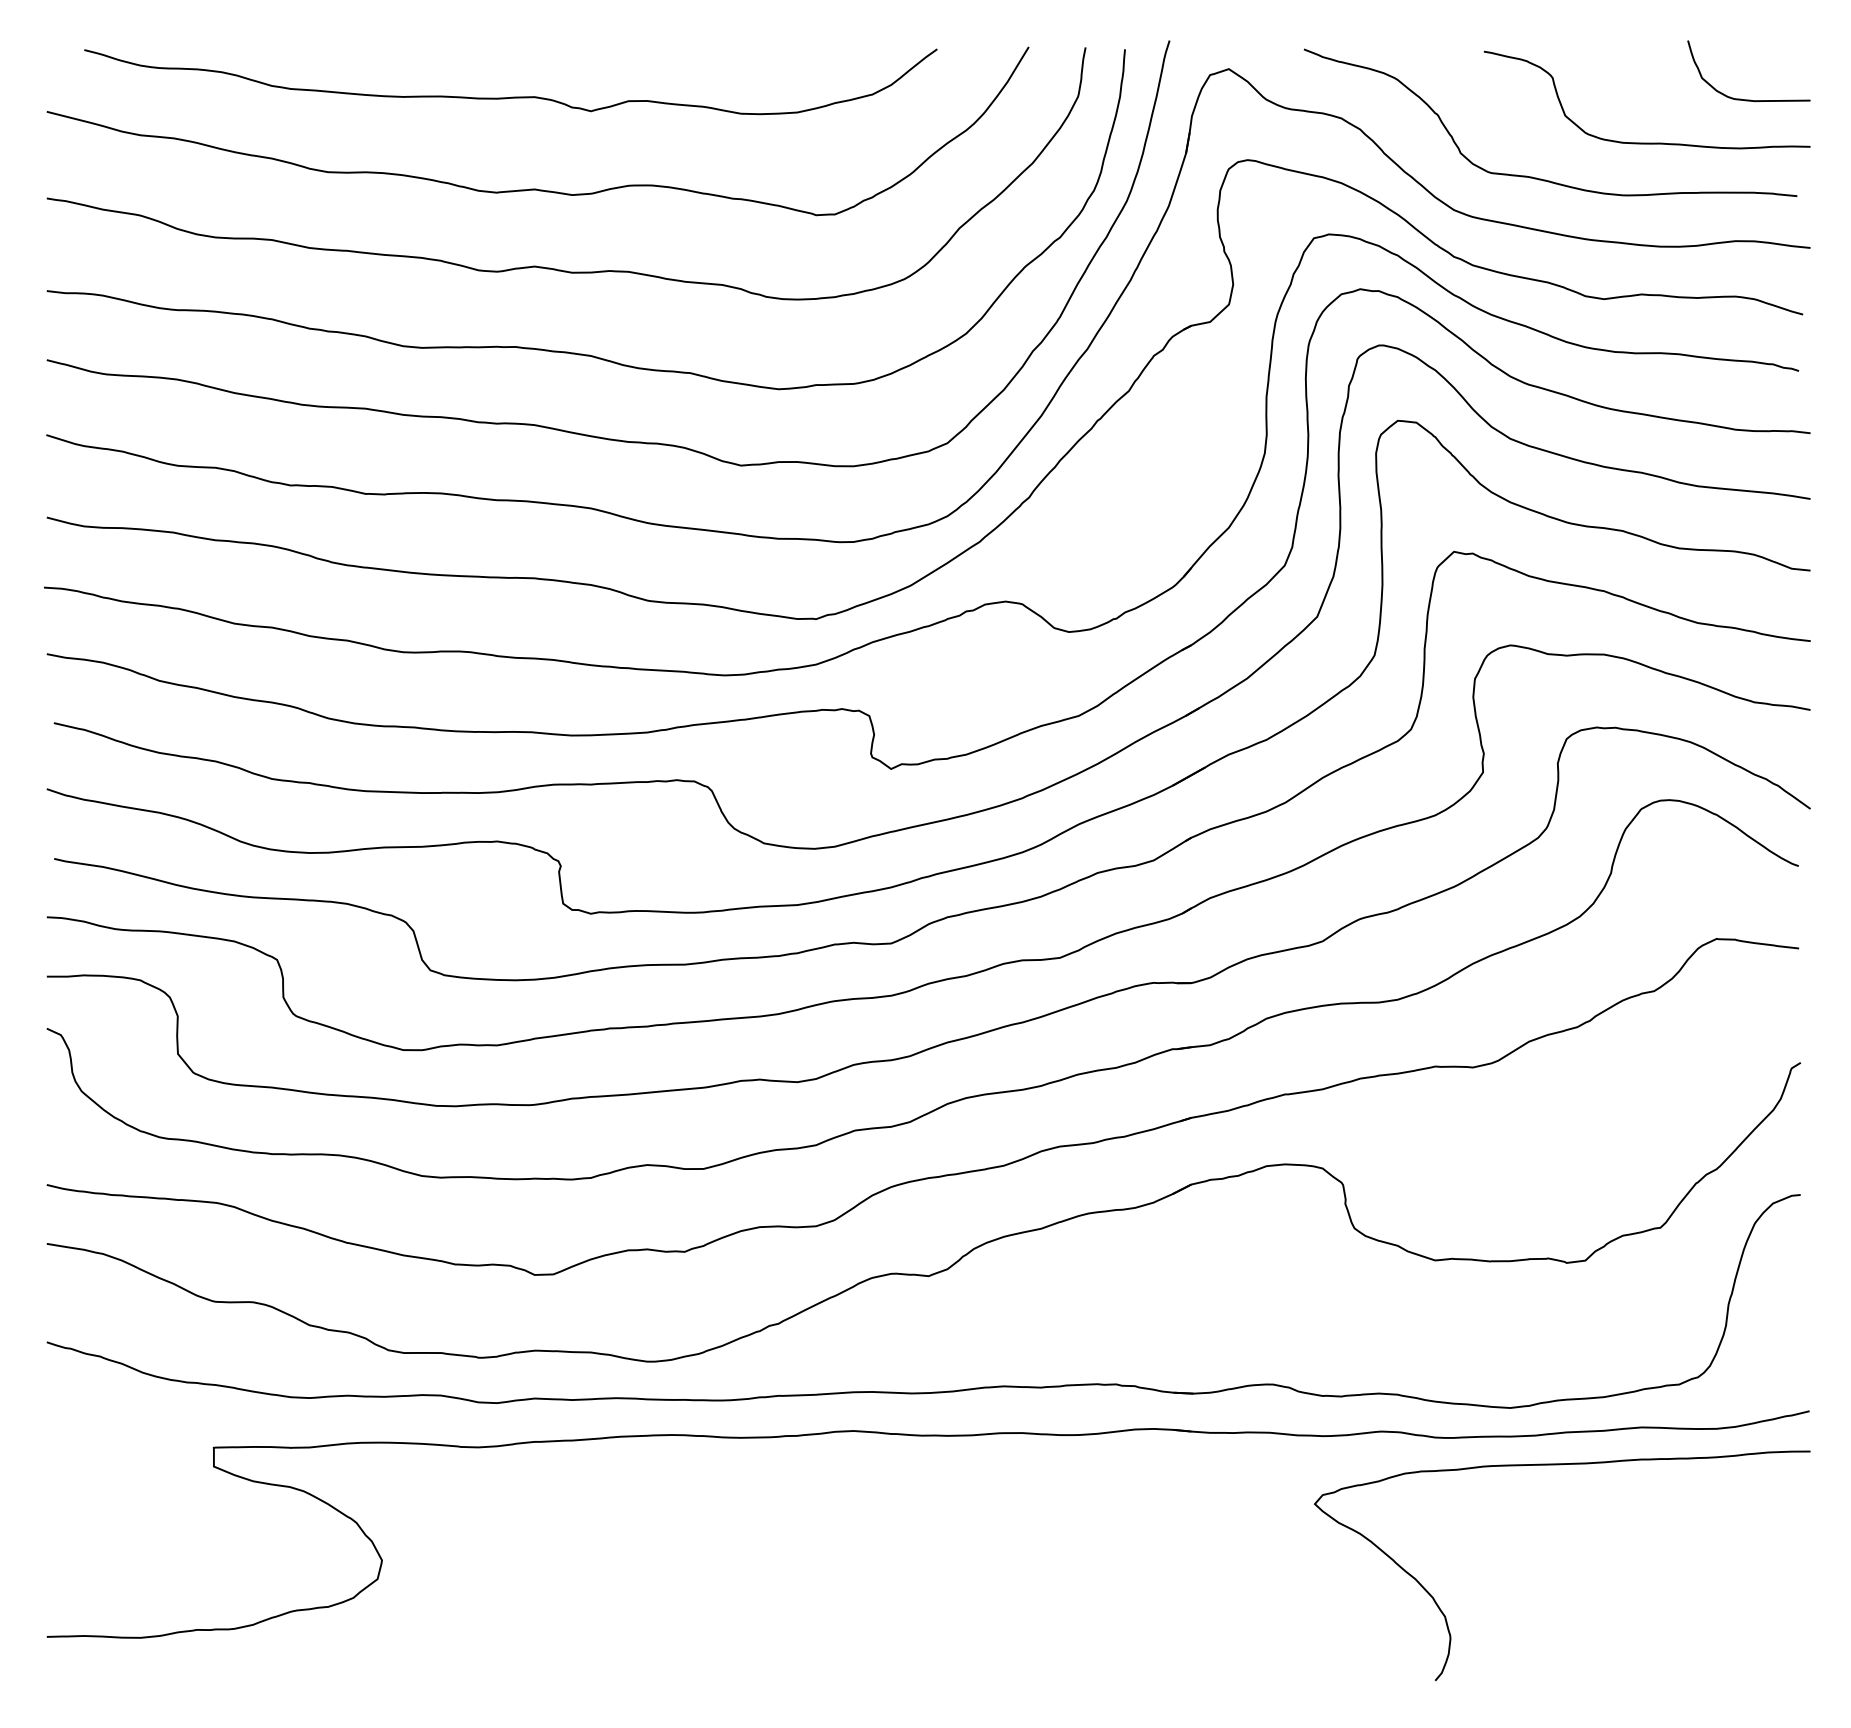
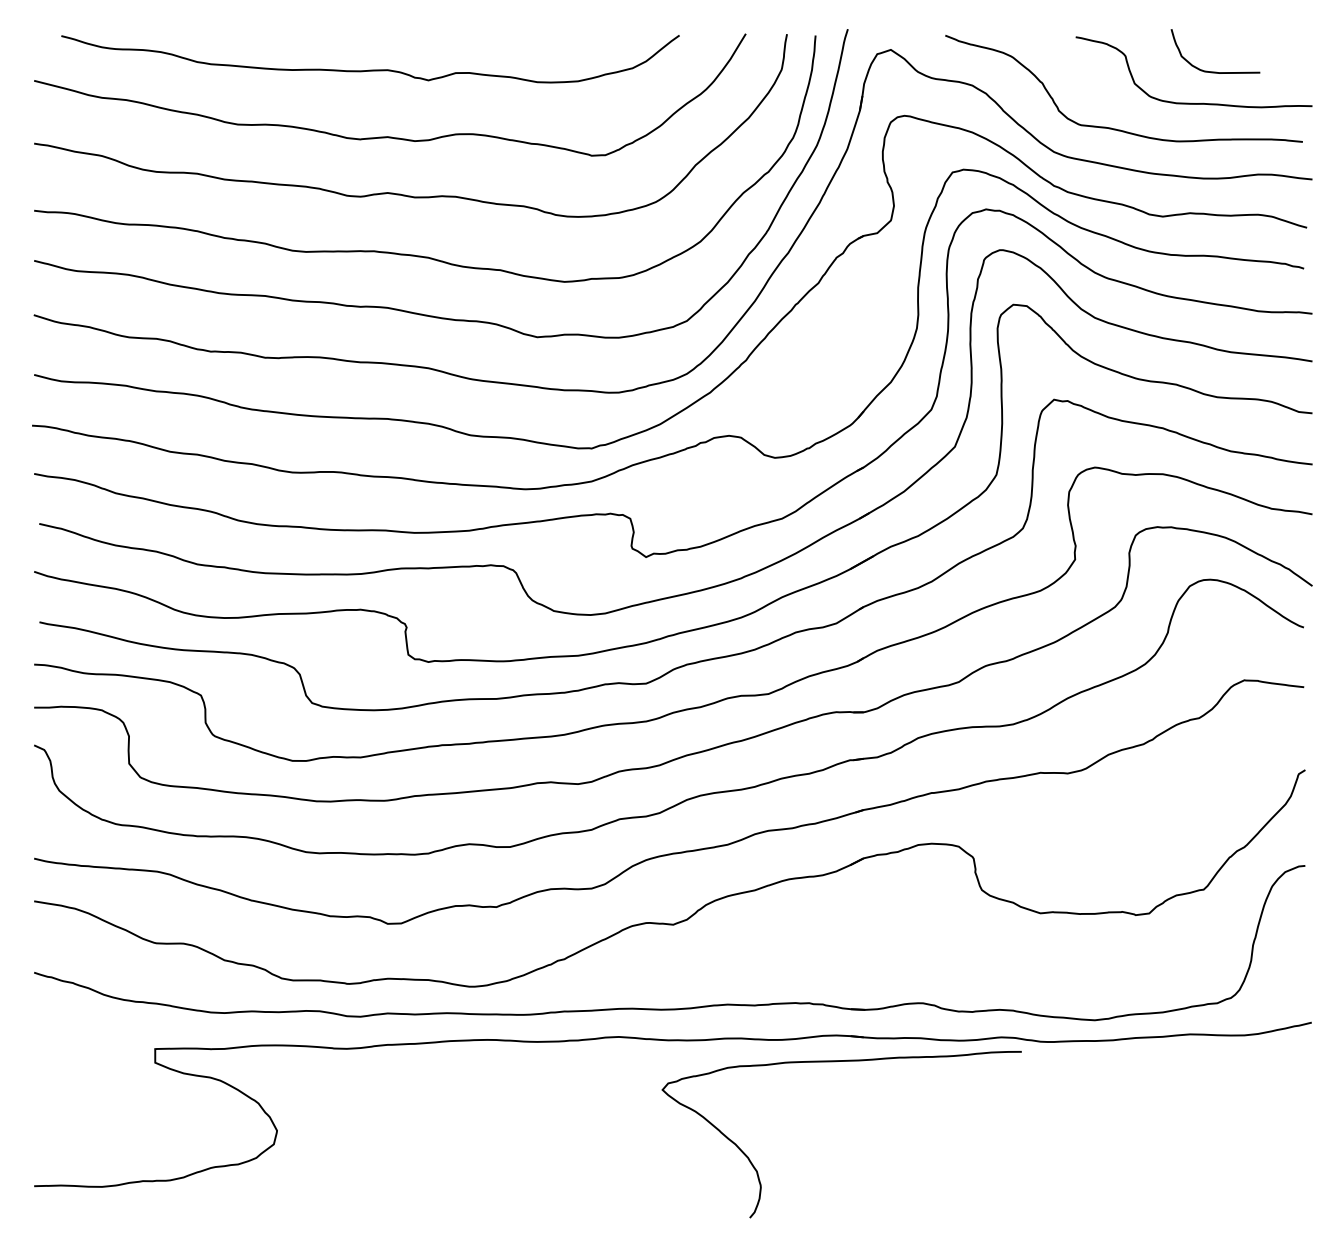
curve: (1741, 98) -> (1210, 71), moved
curve: (1561, 1465) -> (841, 1061), moved

